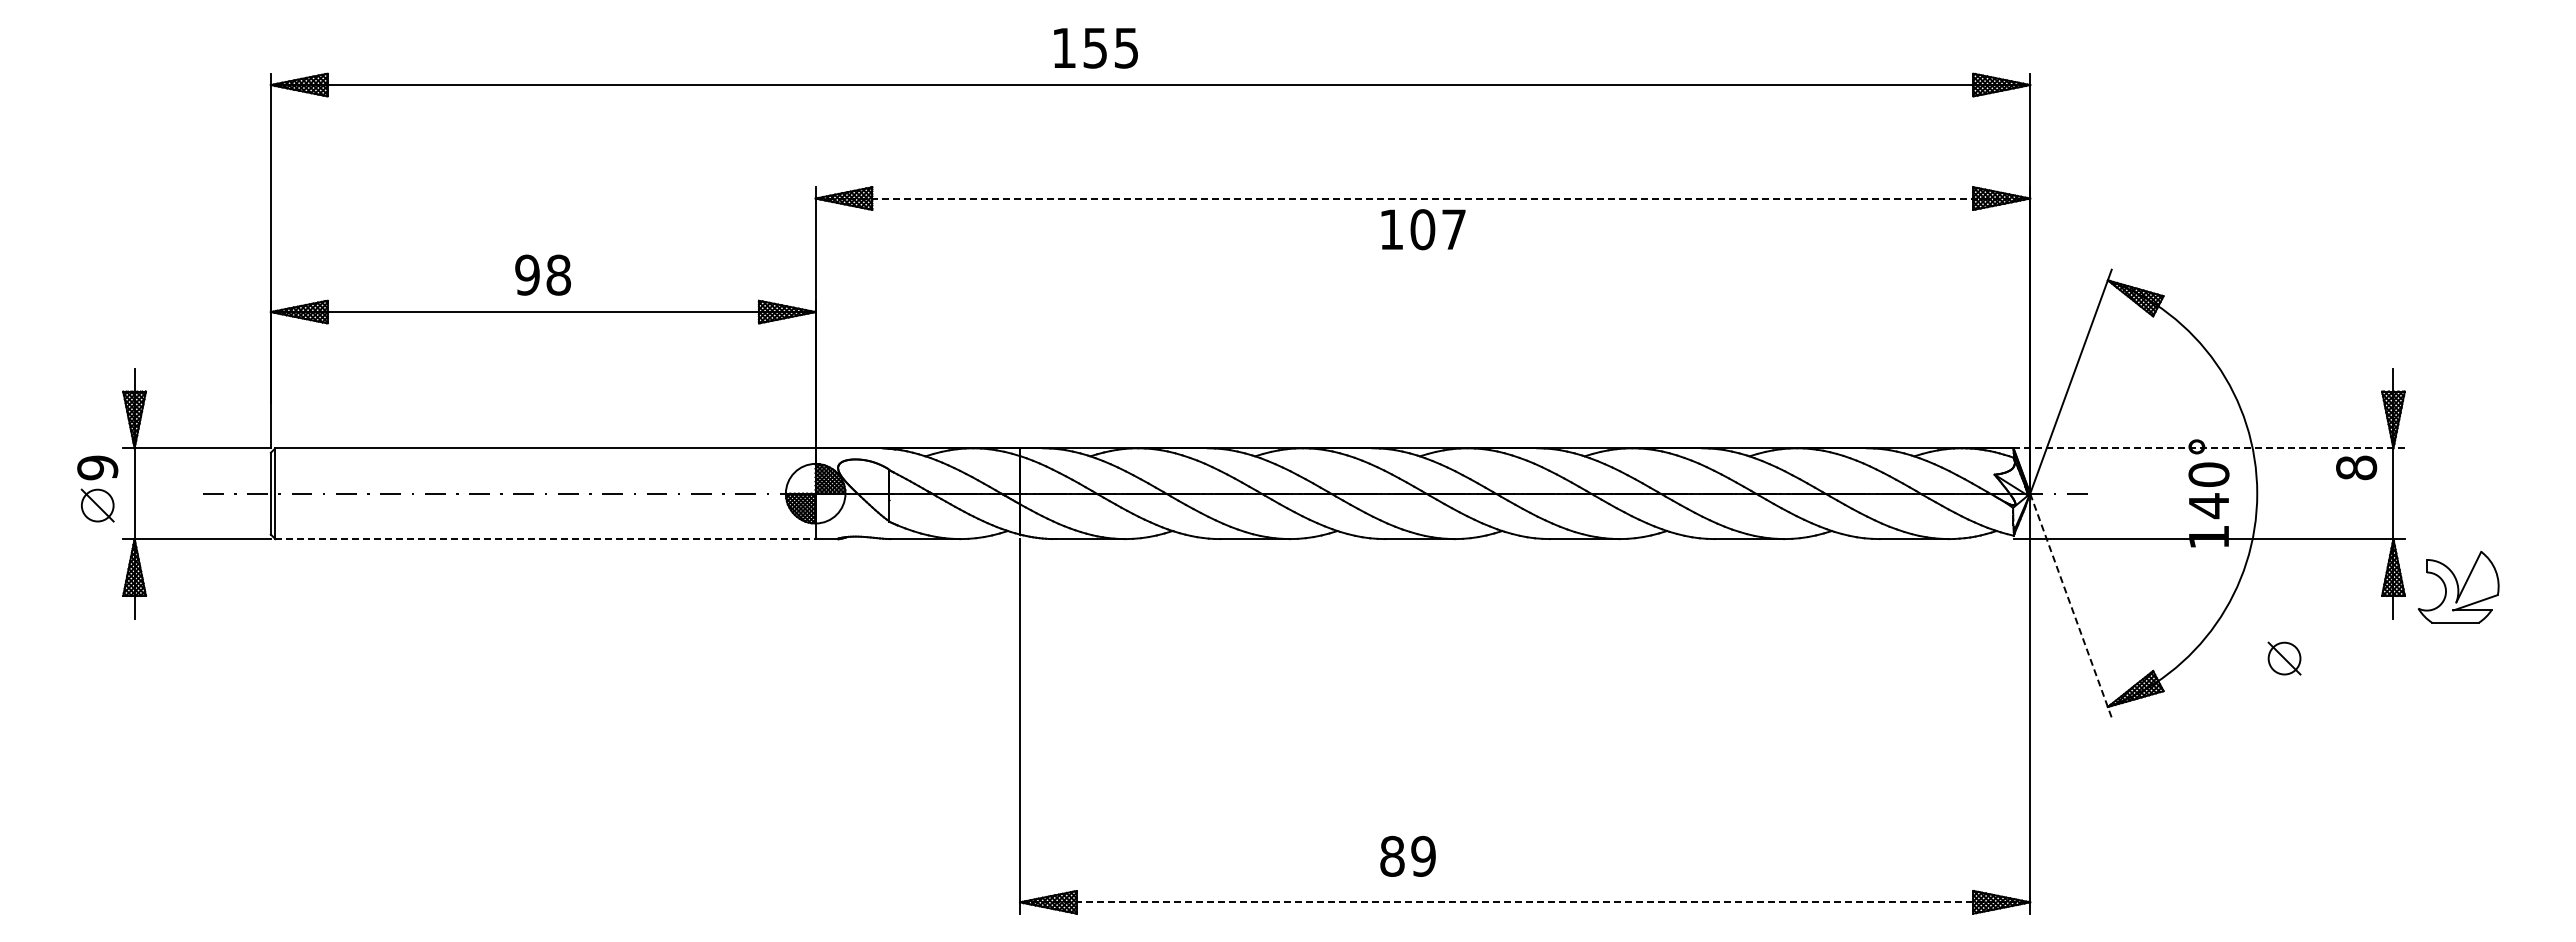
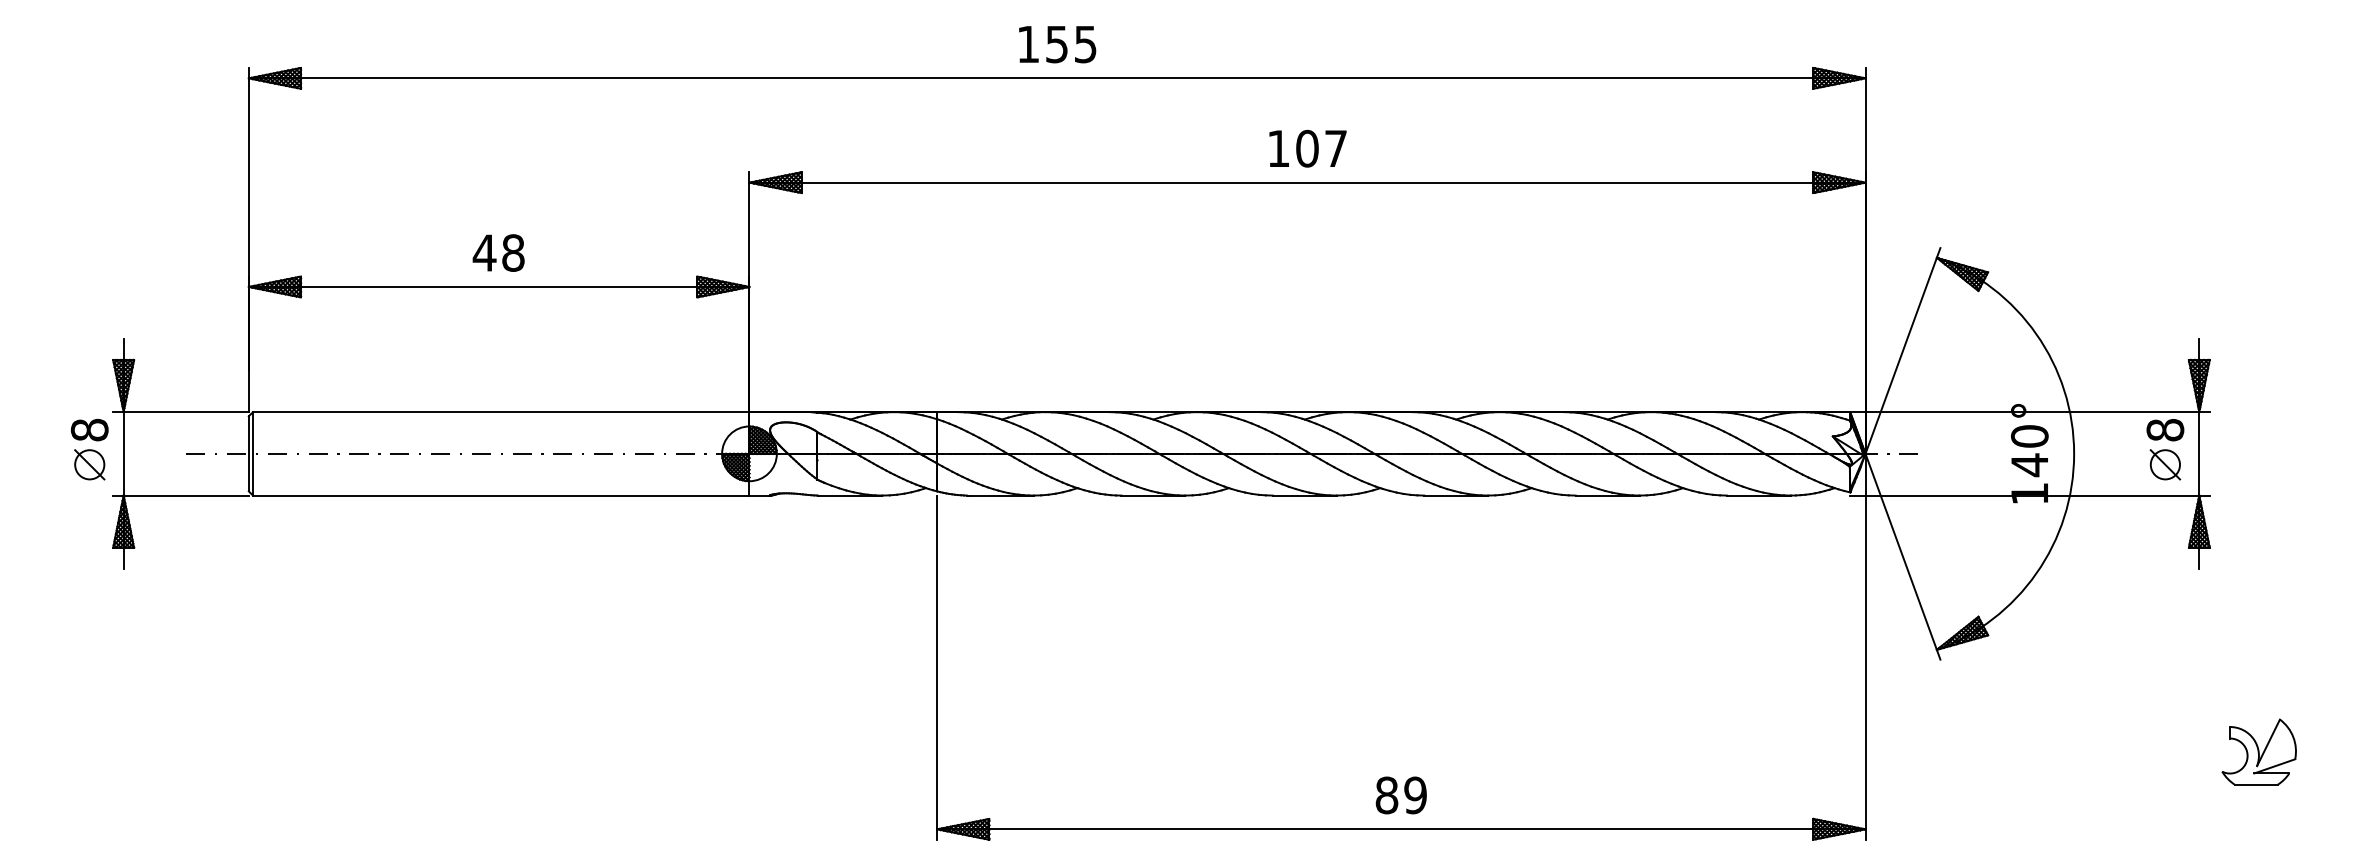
text: (1095, 48) -> (1057, 44), moved
line: (1423, 198) -> (1308, 182), dashed -> solid
text: (1423, 229) -> (1308, 148), moved
text: (527, 274) -> (484, 252), 98 -> 48
line: (2209, 448) -> (2030, 412), dashed -> solid
text: (97, 467) -> (89, 429), 9 -> 8
line: (546, 539) -> (502, 495), dashed -> solid
part: (2458, 587) -> (2259, 752), moved
line: (2071, 606) -> (1903, 557), dashed -> solid
part: (2284, 658) -> (2165, 464), moved
text: (1407, 855) -> (1400, 794), moved
line: (1525, 902) -> (1401, 829), dashed -> solid

